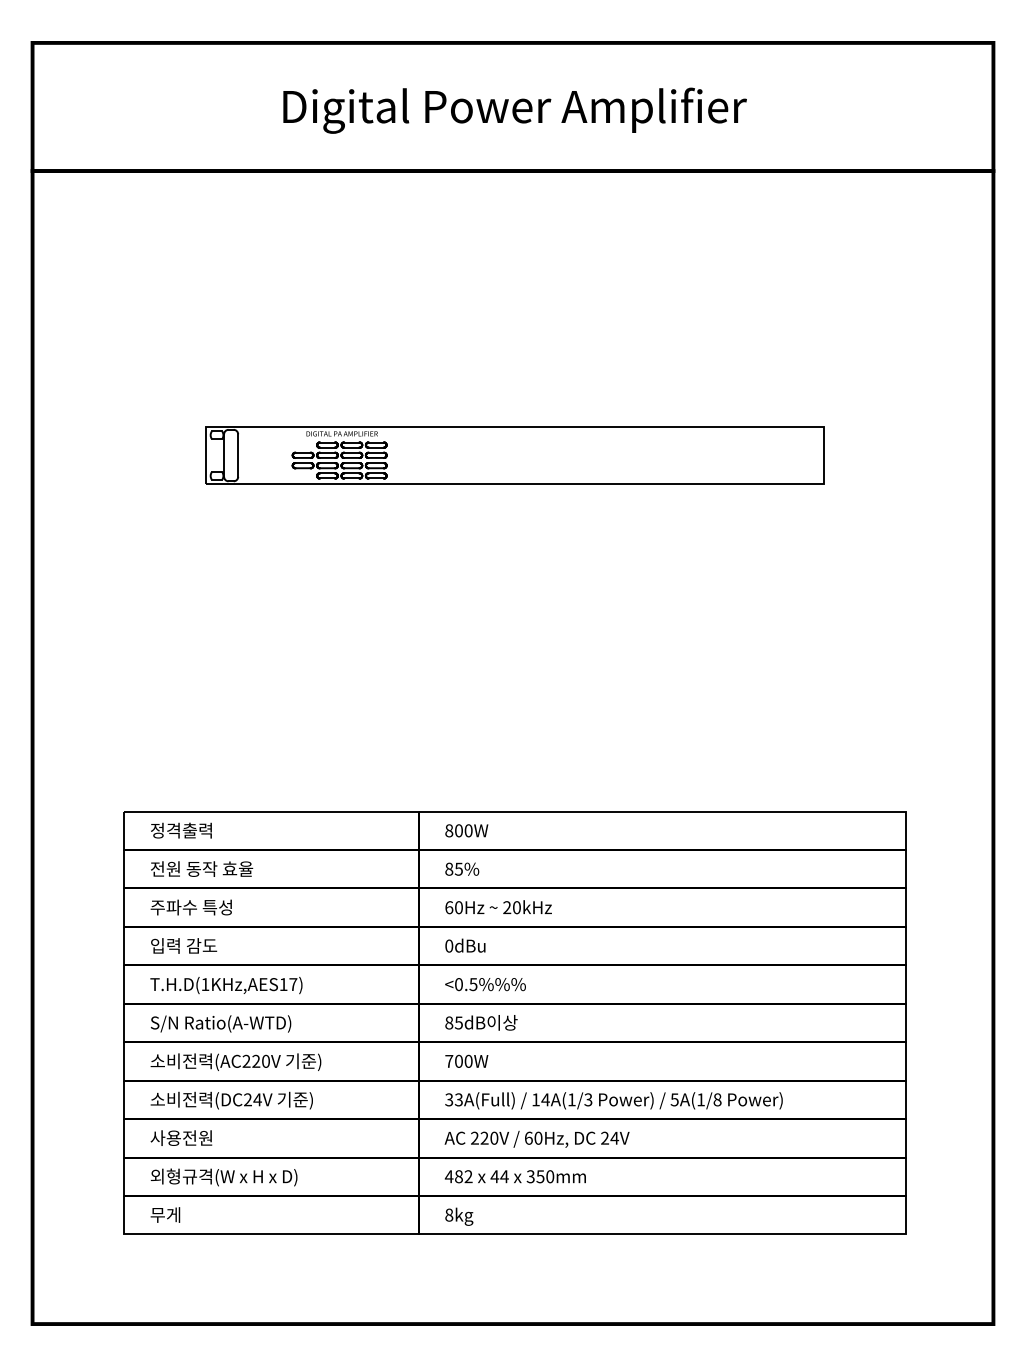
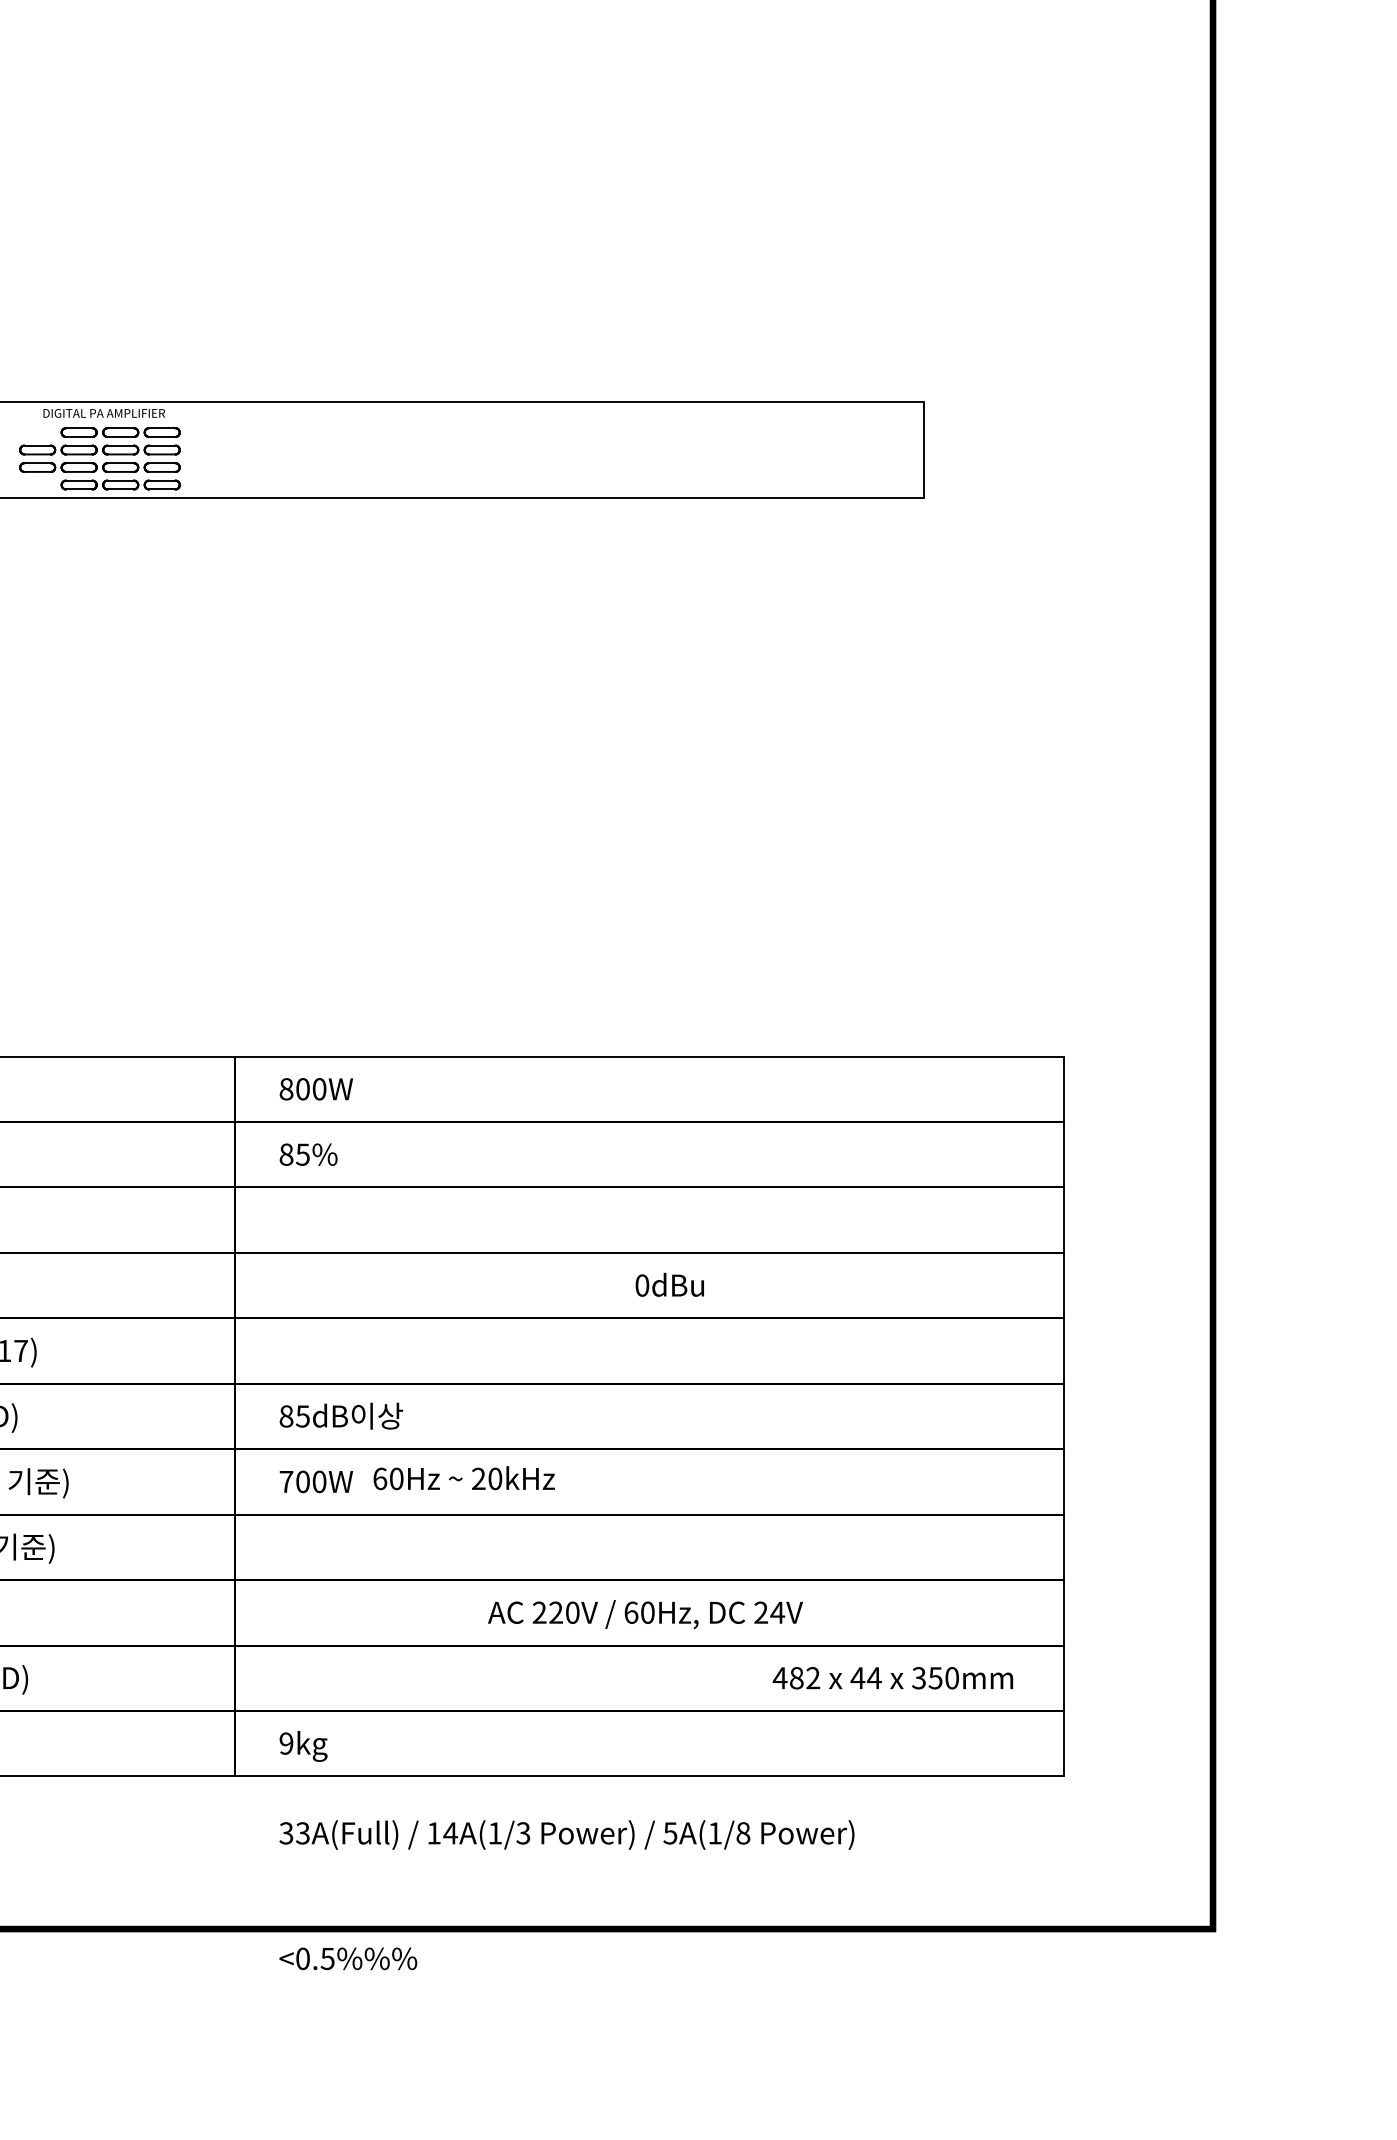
text: (498, 907) -> (464, 1478), moved
text: (465, 945) -> (670, 1284), moved
text: (485, 984) -> (348, 1958), moved
text: (613, 1100) -> (566, 1834), moved
text: (536, 1138) -> (644, 1613), moved
text: (515, 1176) -> (893, 1677), moved
text: (449, 1214) -> (286, 1742), 8kg -> 9kg

